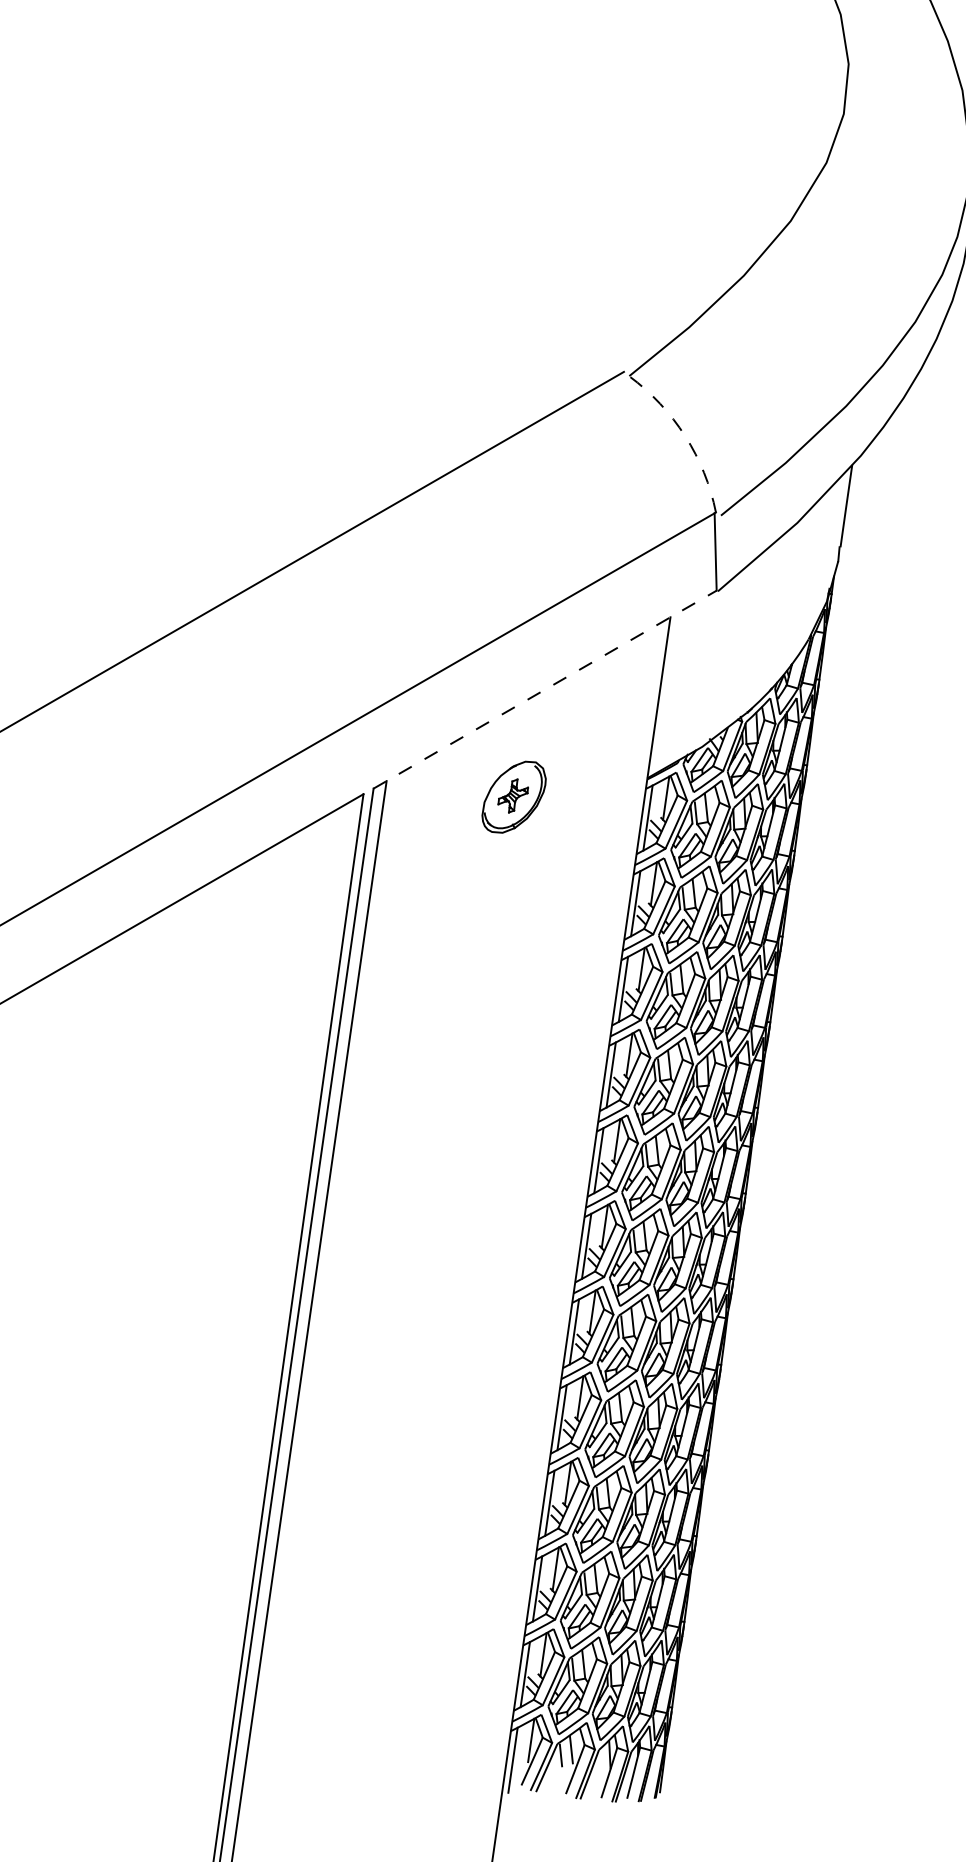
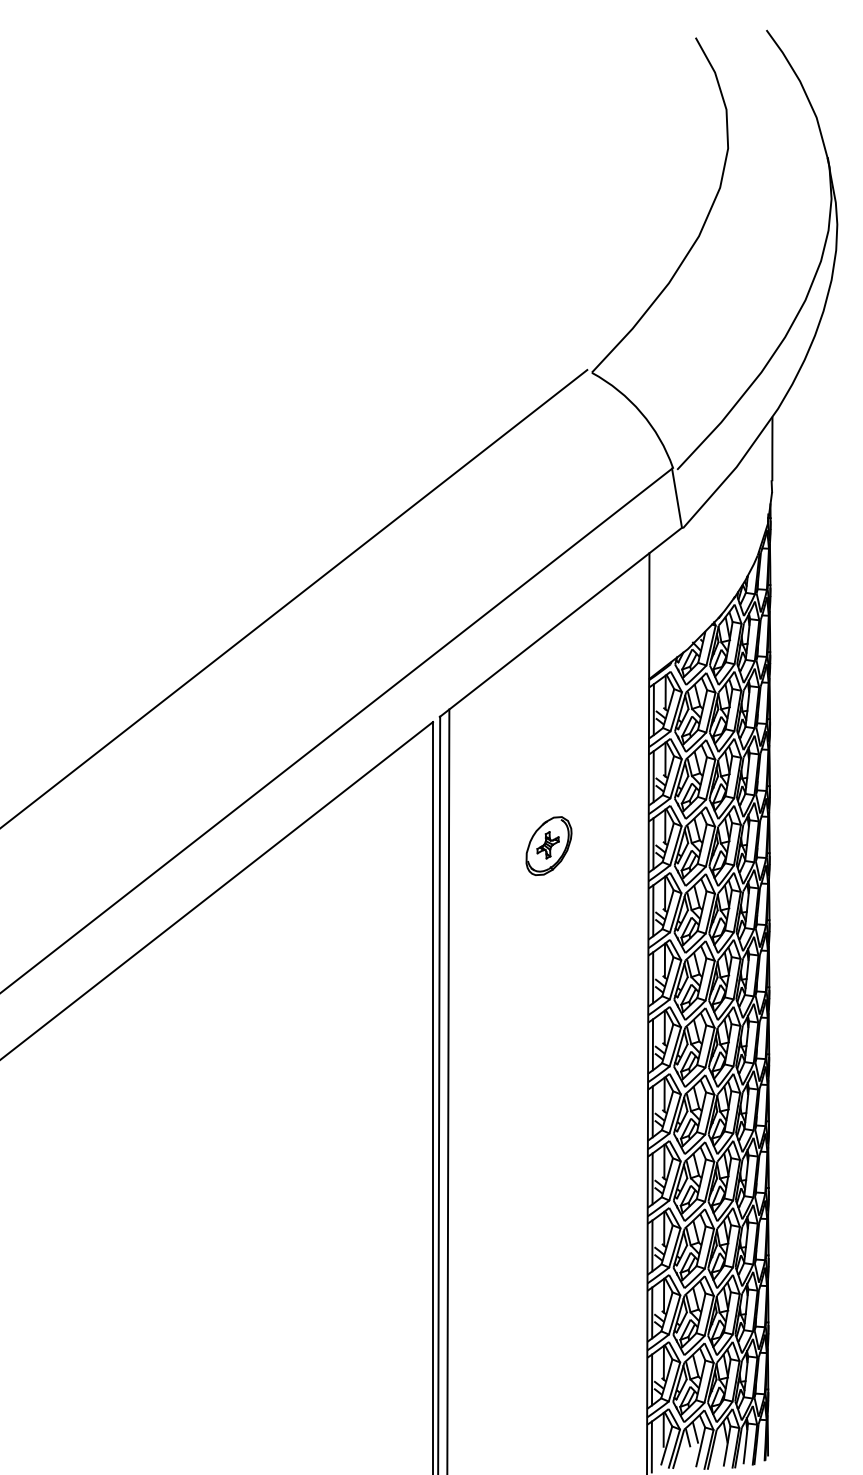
arc: (685, 435) -> (641, 412), dashed -> solid
line: (544, 689) -> (560, 622), dashed -> solid
part: (513, 796) -> (548, 845), moved

